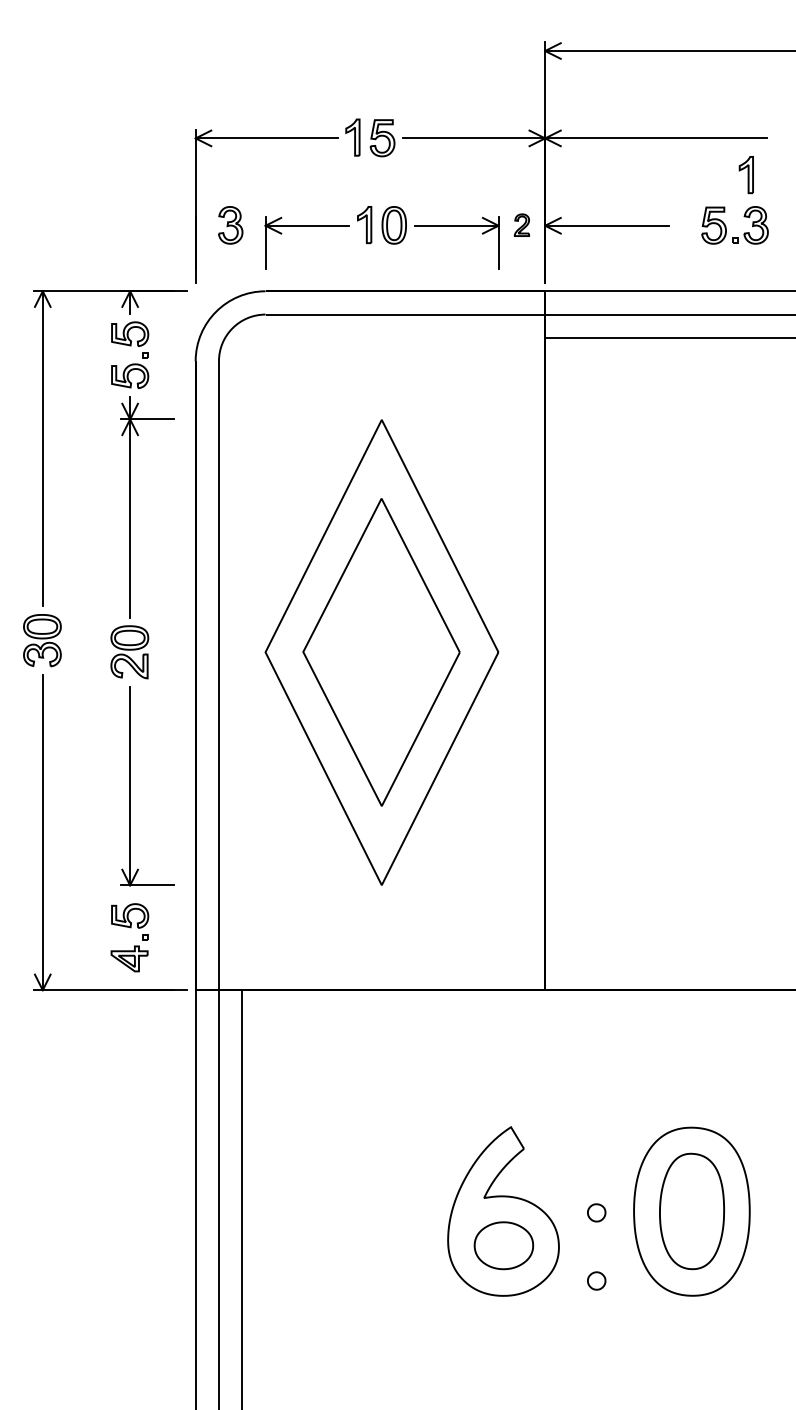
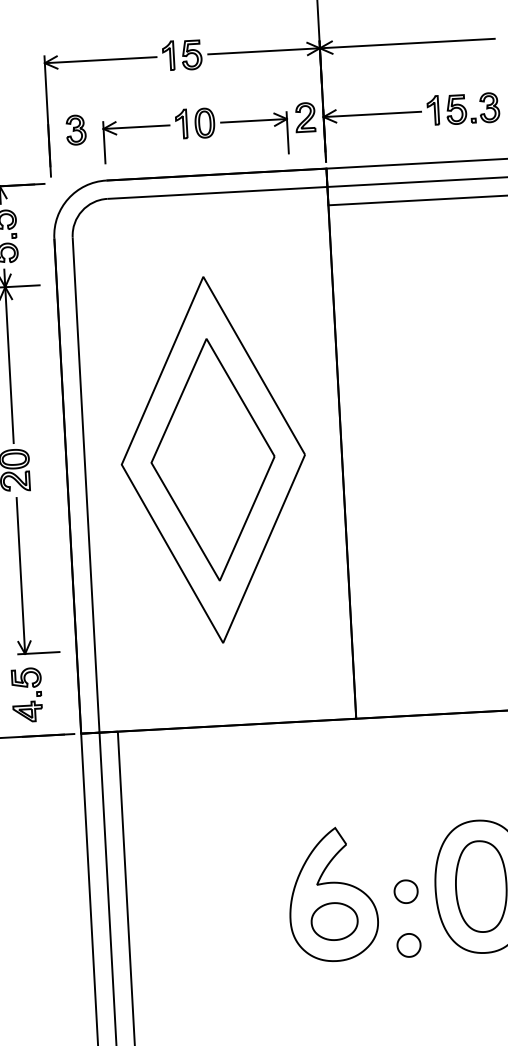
part: (745, 175) -> (432, 110), moved
part: (521, 225) -> (305, 117), size x1.67
part: (596, 1212) -> (406, 891), size x1.67
part: (596, 1280) -> (409, 945), size x1.67

